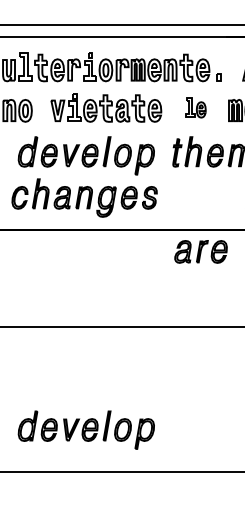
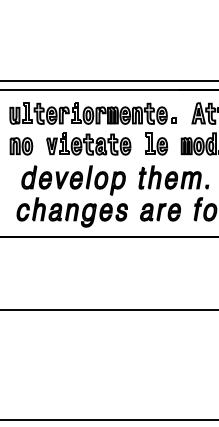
part: (195, 107) -> (156, 143), size x1.43
part: (200, 252) -> (160, 212), moved
part: (86, 430) -> (73, 388), removed

